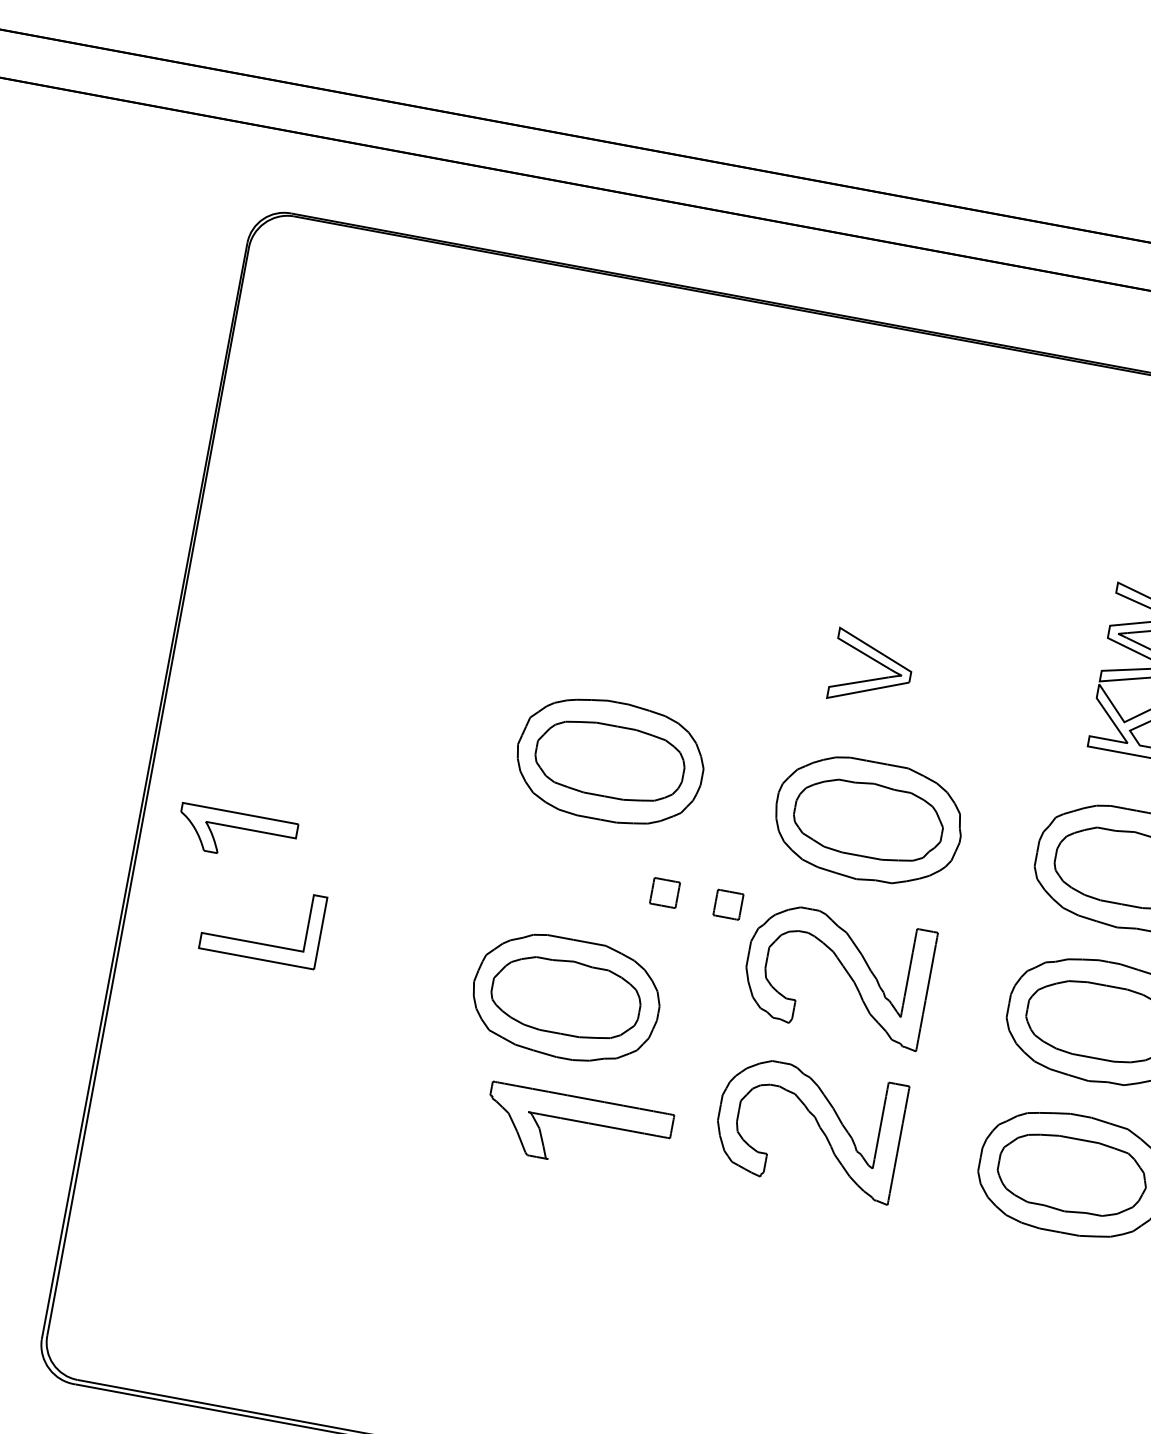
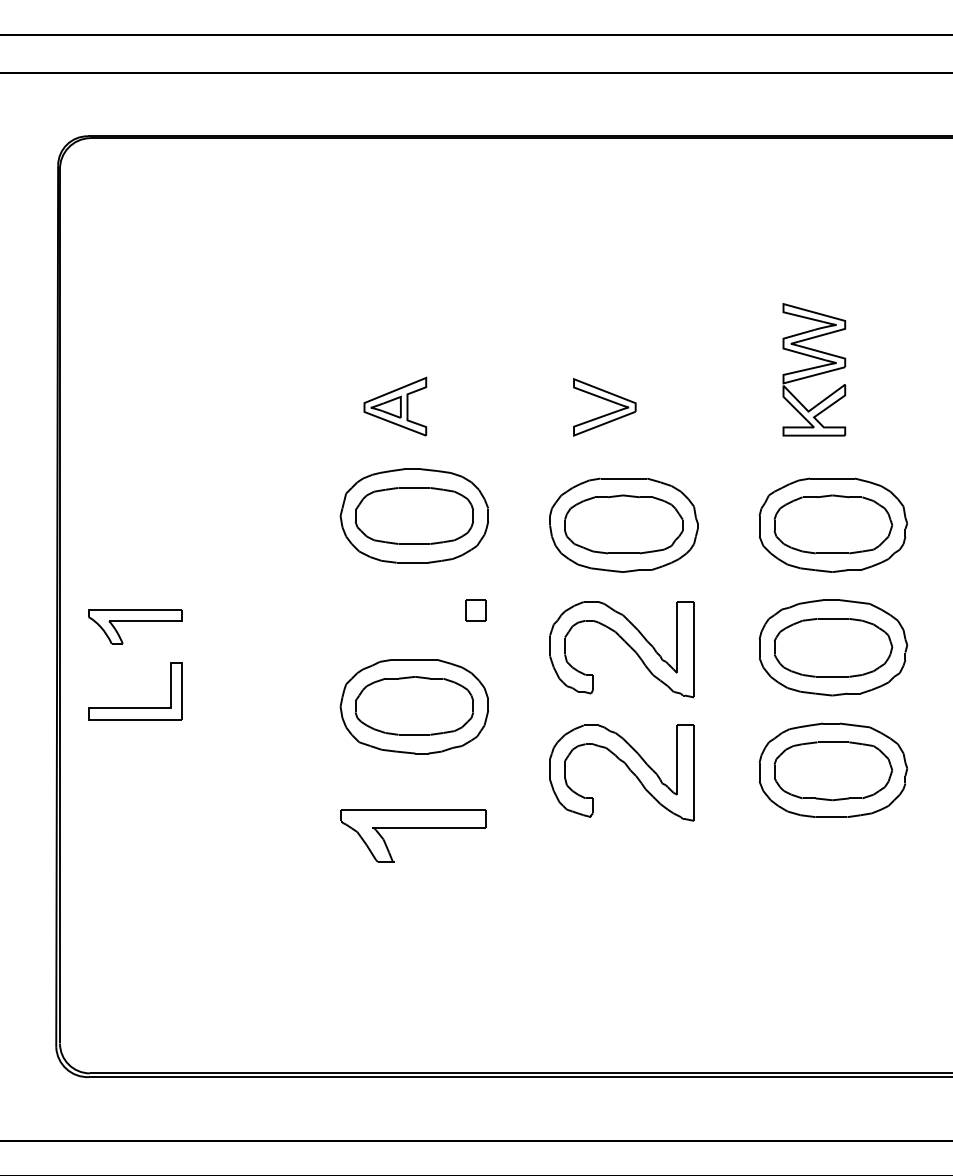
part: (611, 620) -> (395, 406), added
part: (727, 904) -> (526, 610), removed
part: (259, 942) -> (135, 707), moved
part: (579, 1121) -> (413, 828), moved

